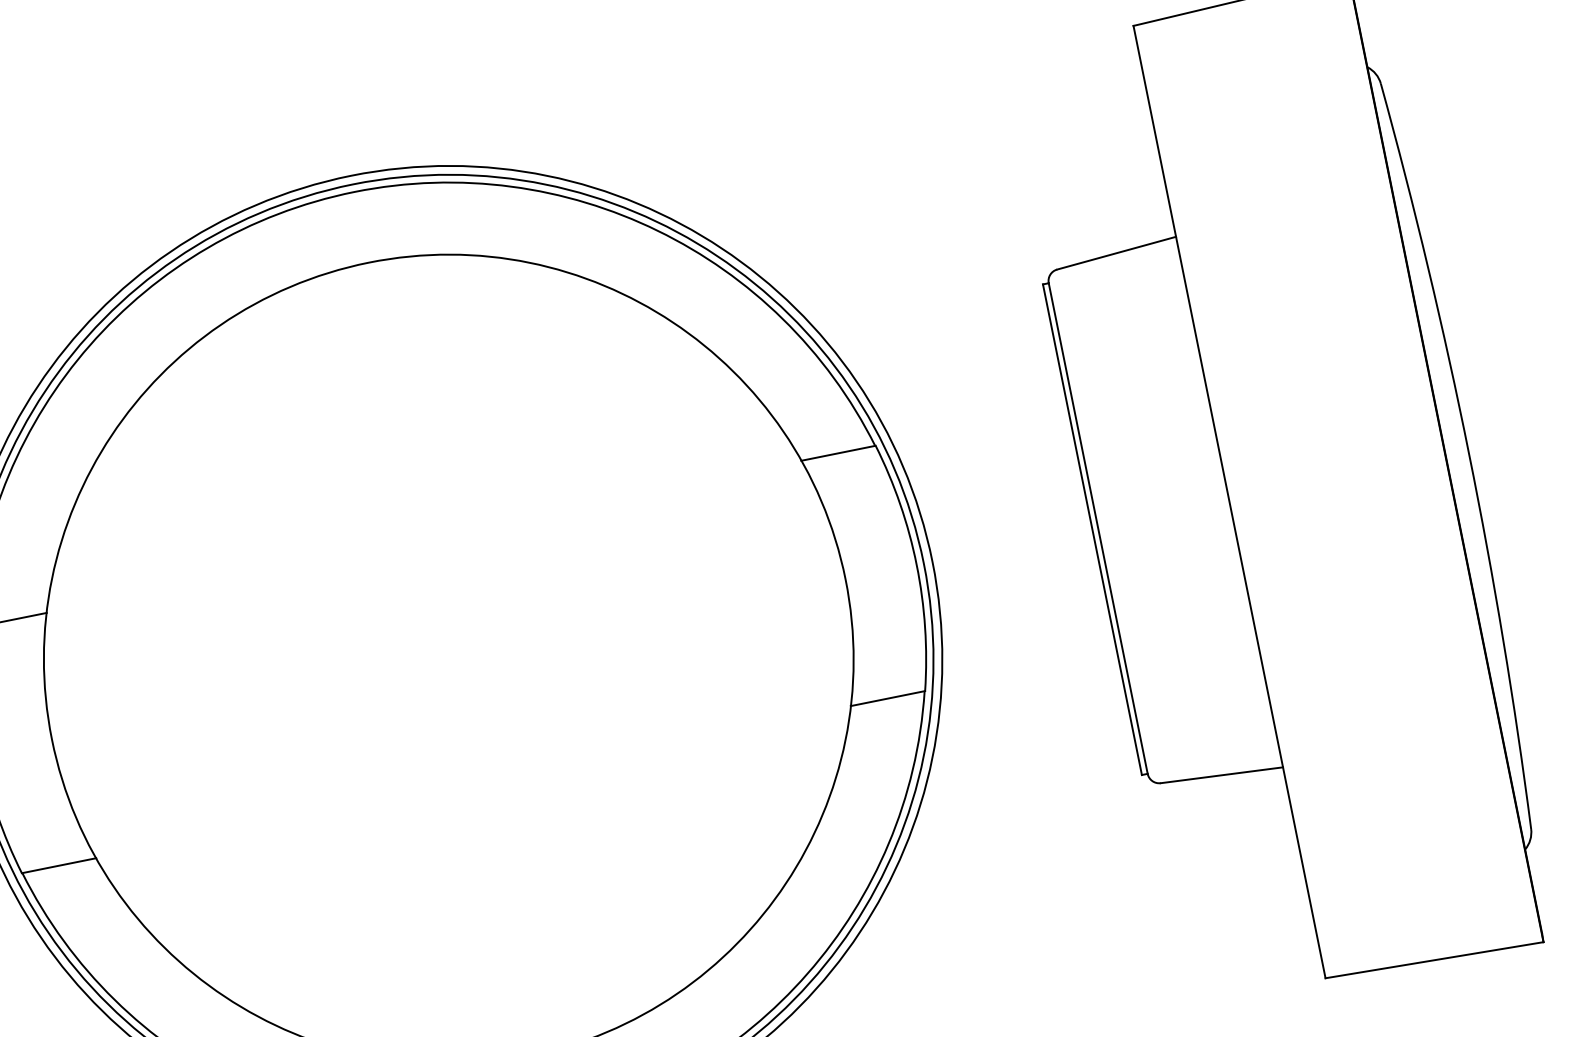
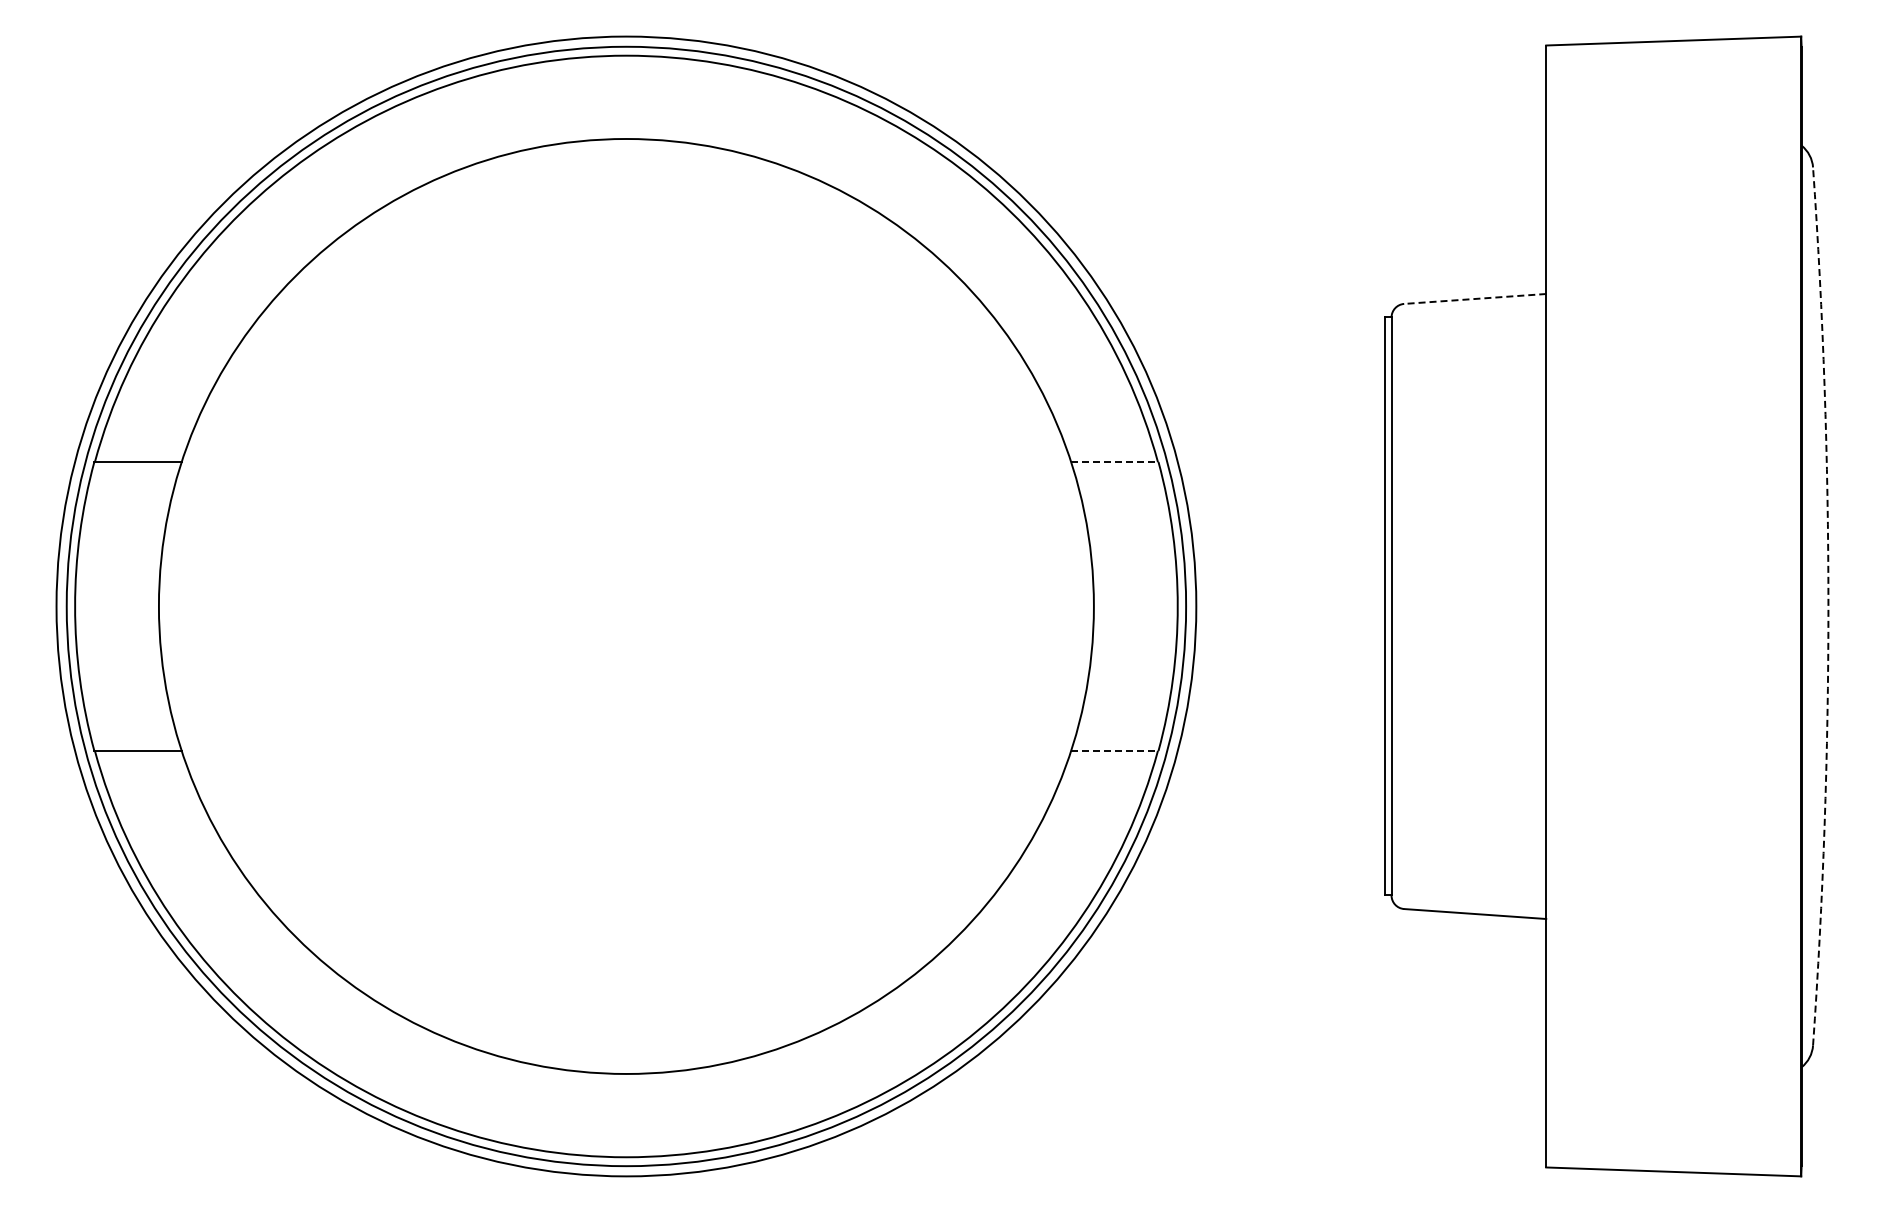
line: (1116, 253) -> (1474, 299), solid -> dashed
line: (838, 452) -> (1114, 461), solid -> dashed
arc: (1469, 453) -> (1828, 606), solid -> dashed
line: (887, 698) -> (1114, 750), solid -> dashed

